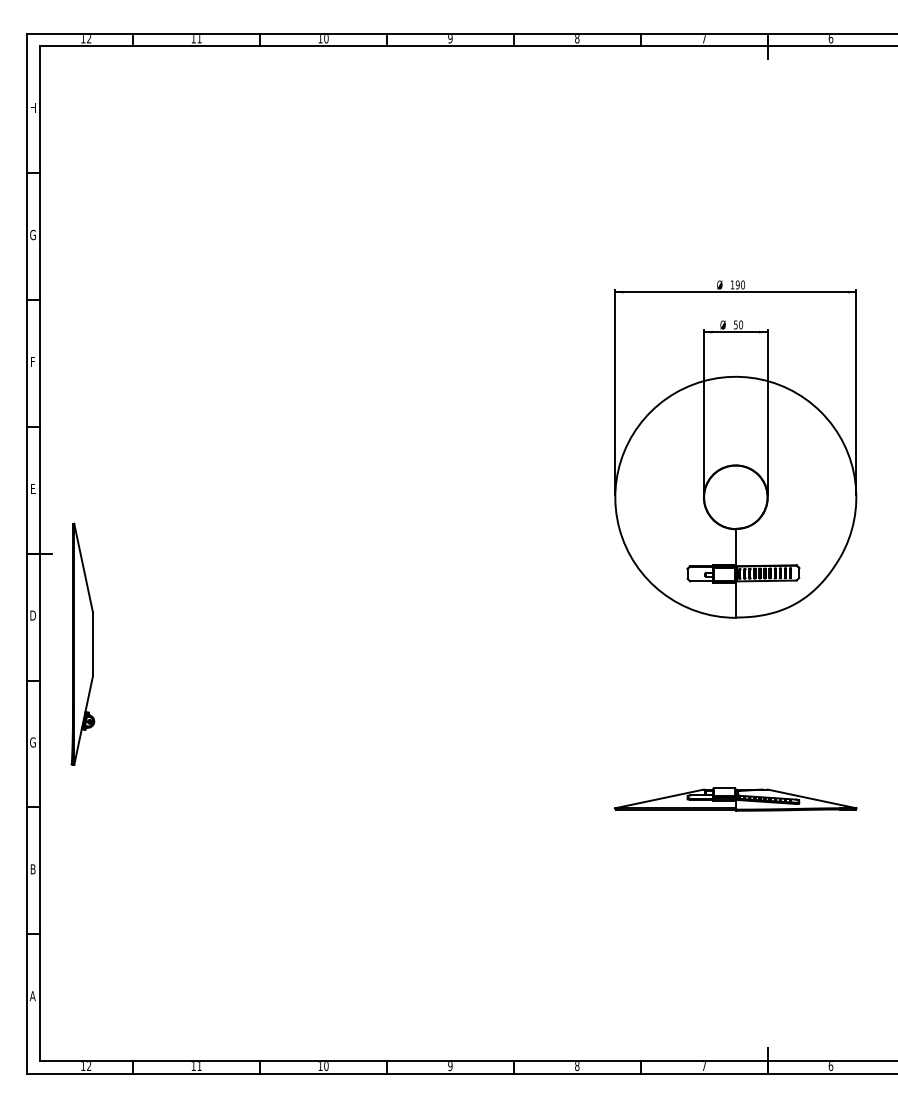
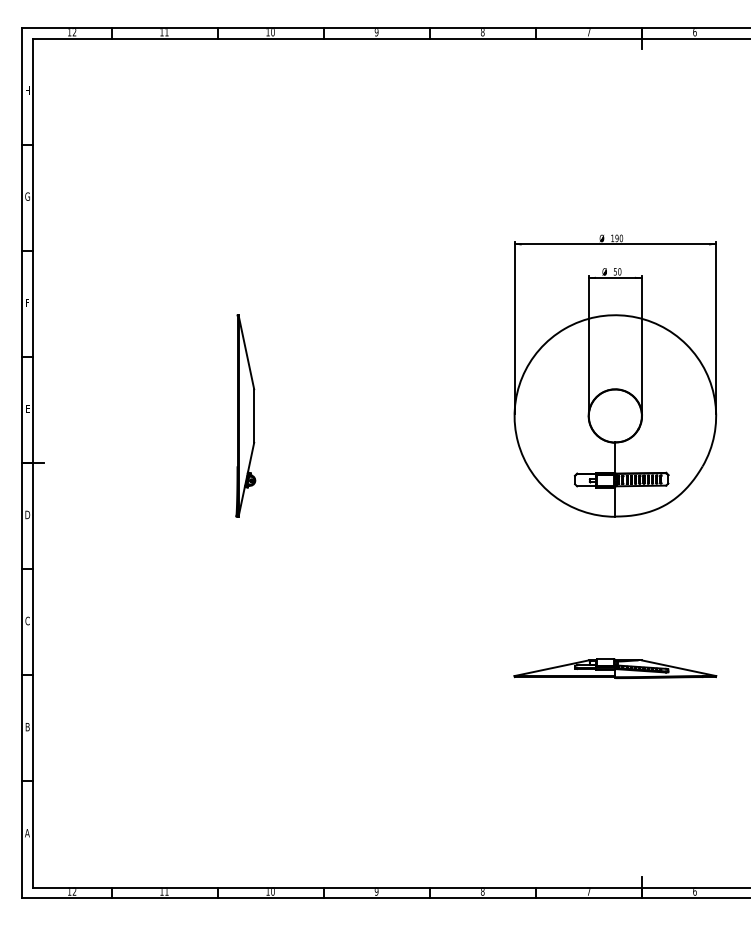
part: (82, 643) -> (245, 415), moved
text: (32, 742) -> (27, 621), G -> C

